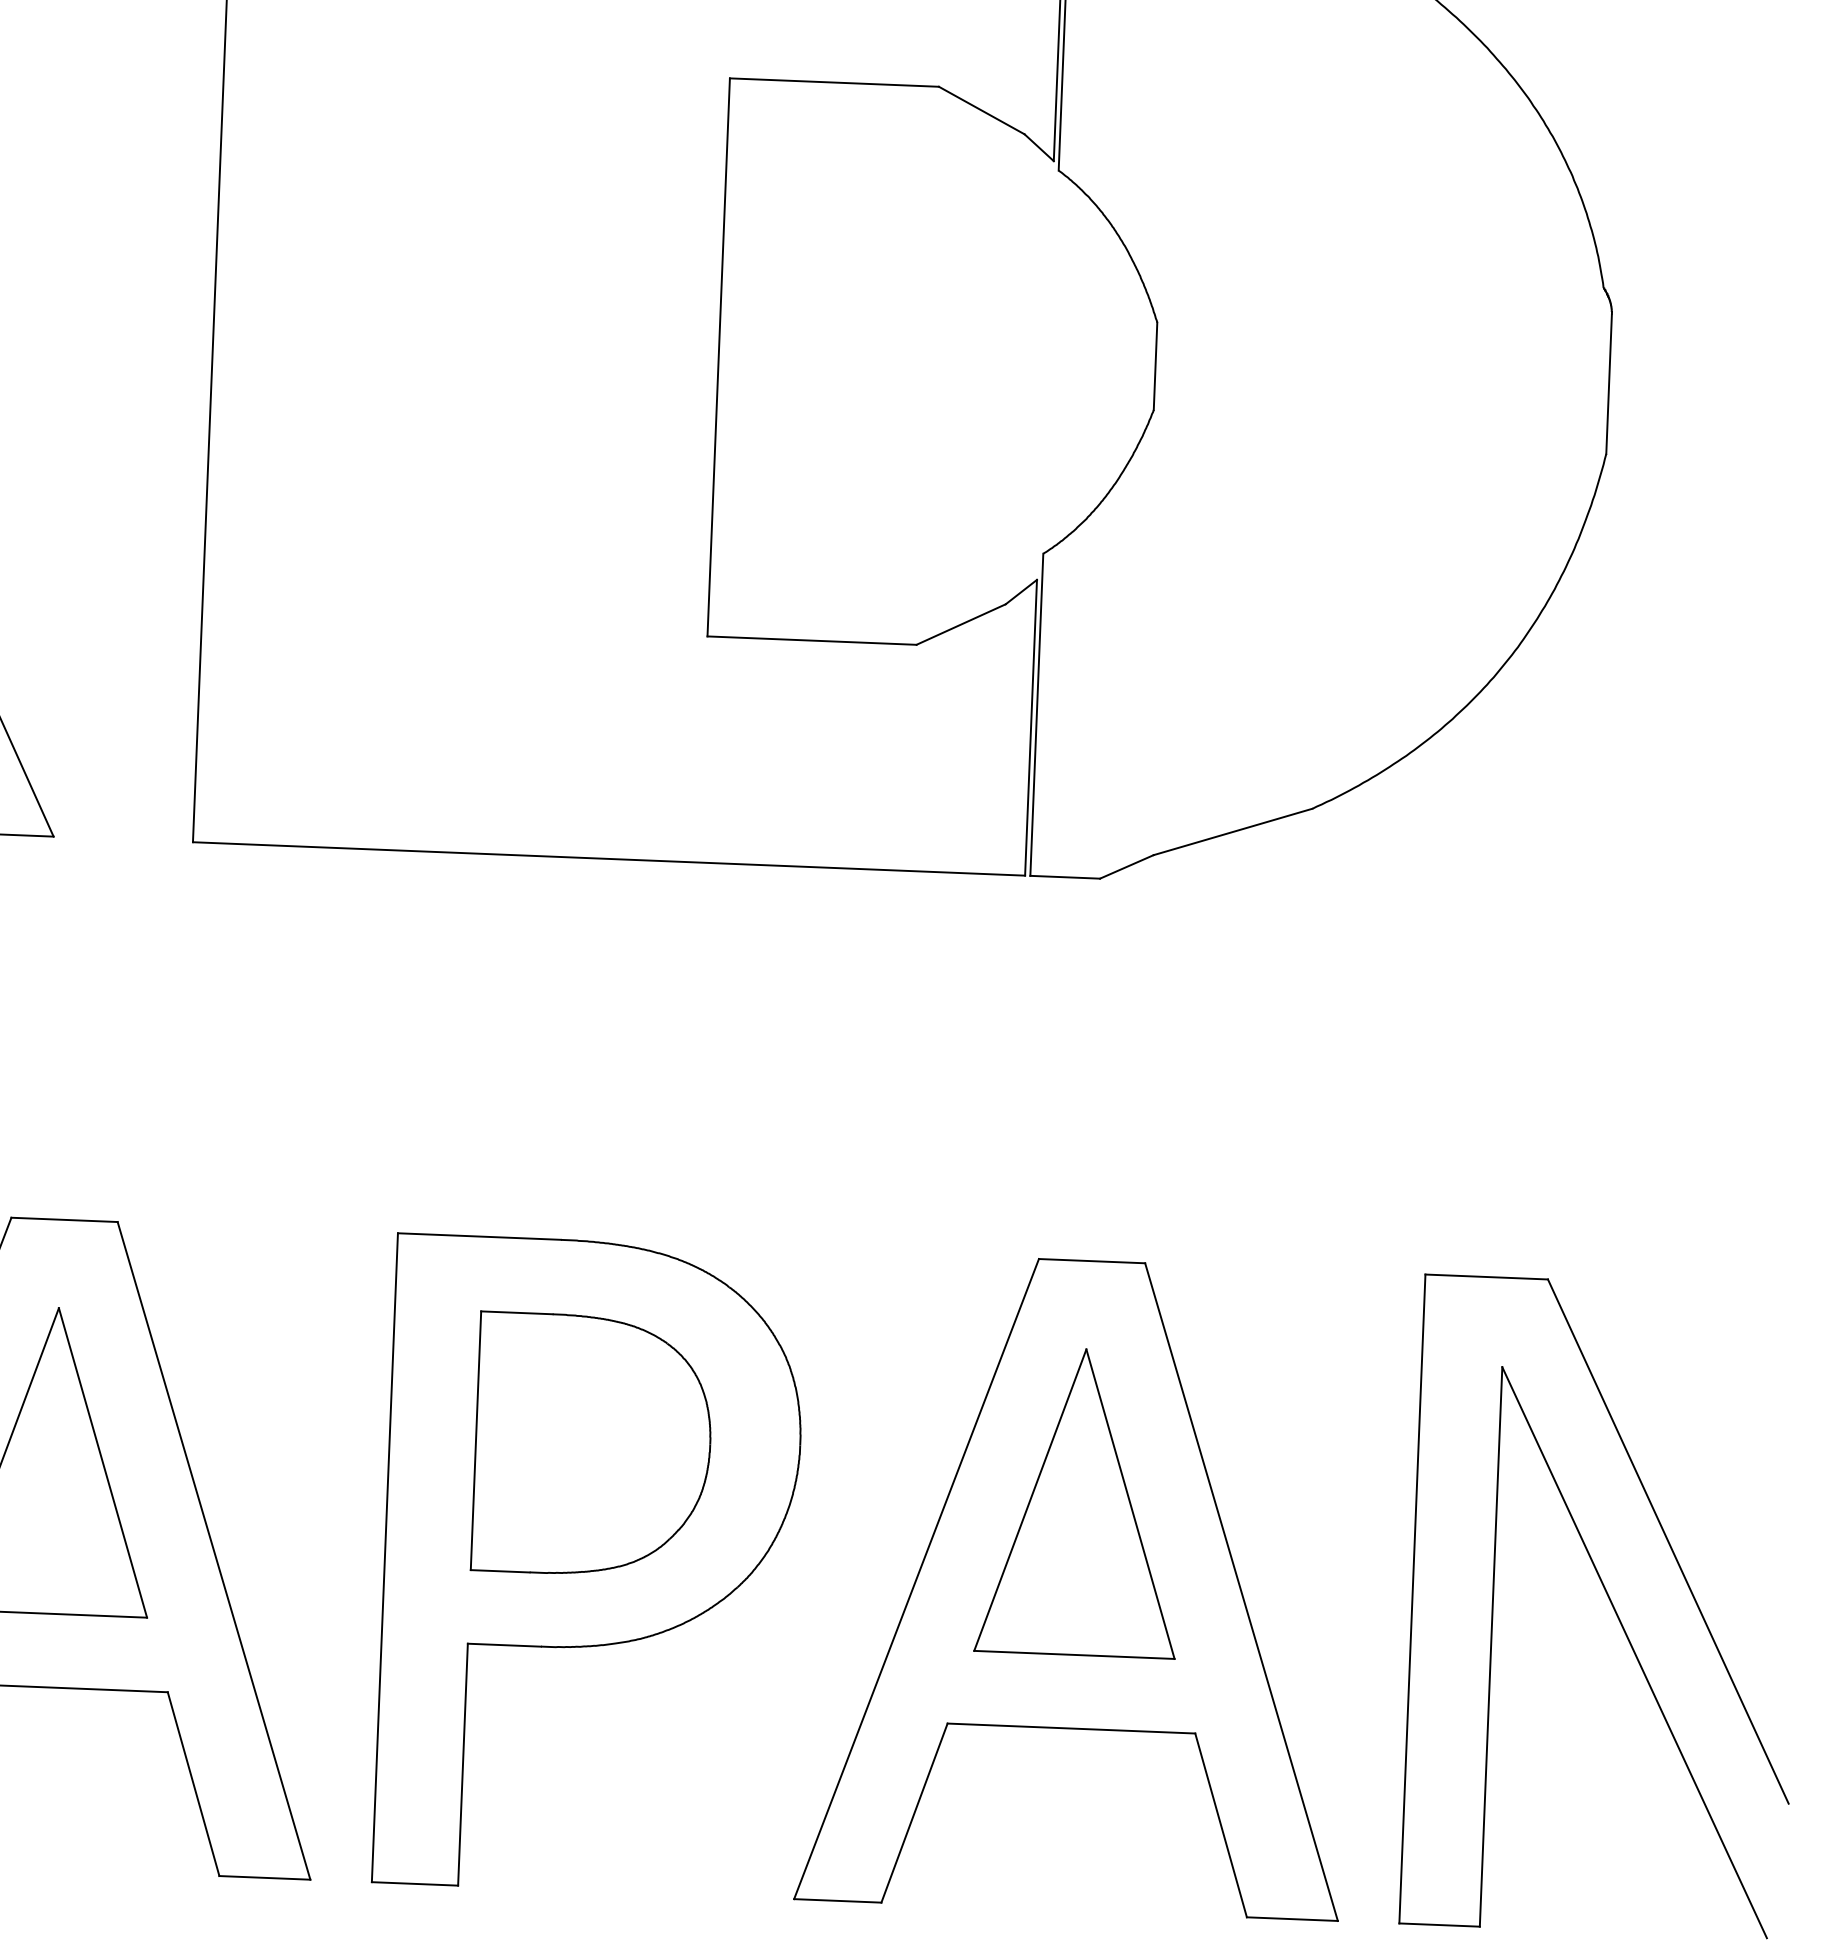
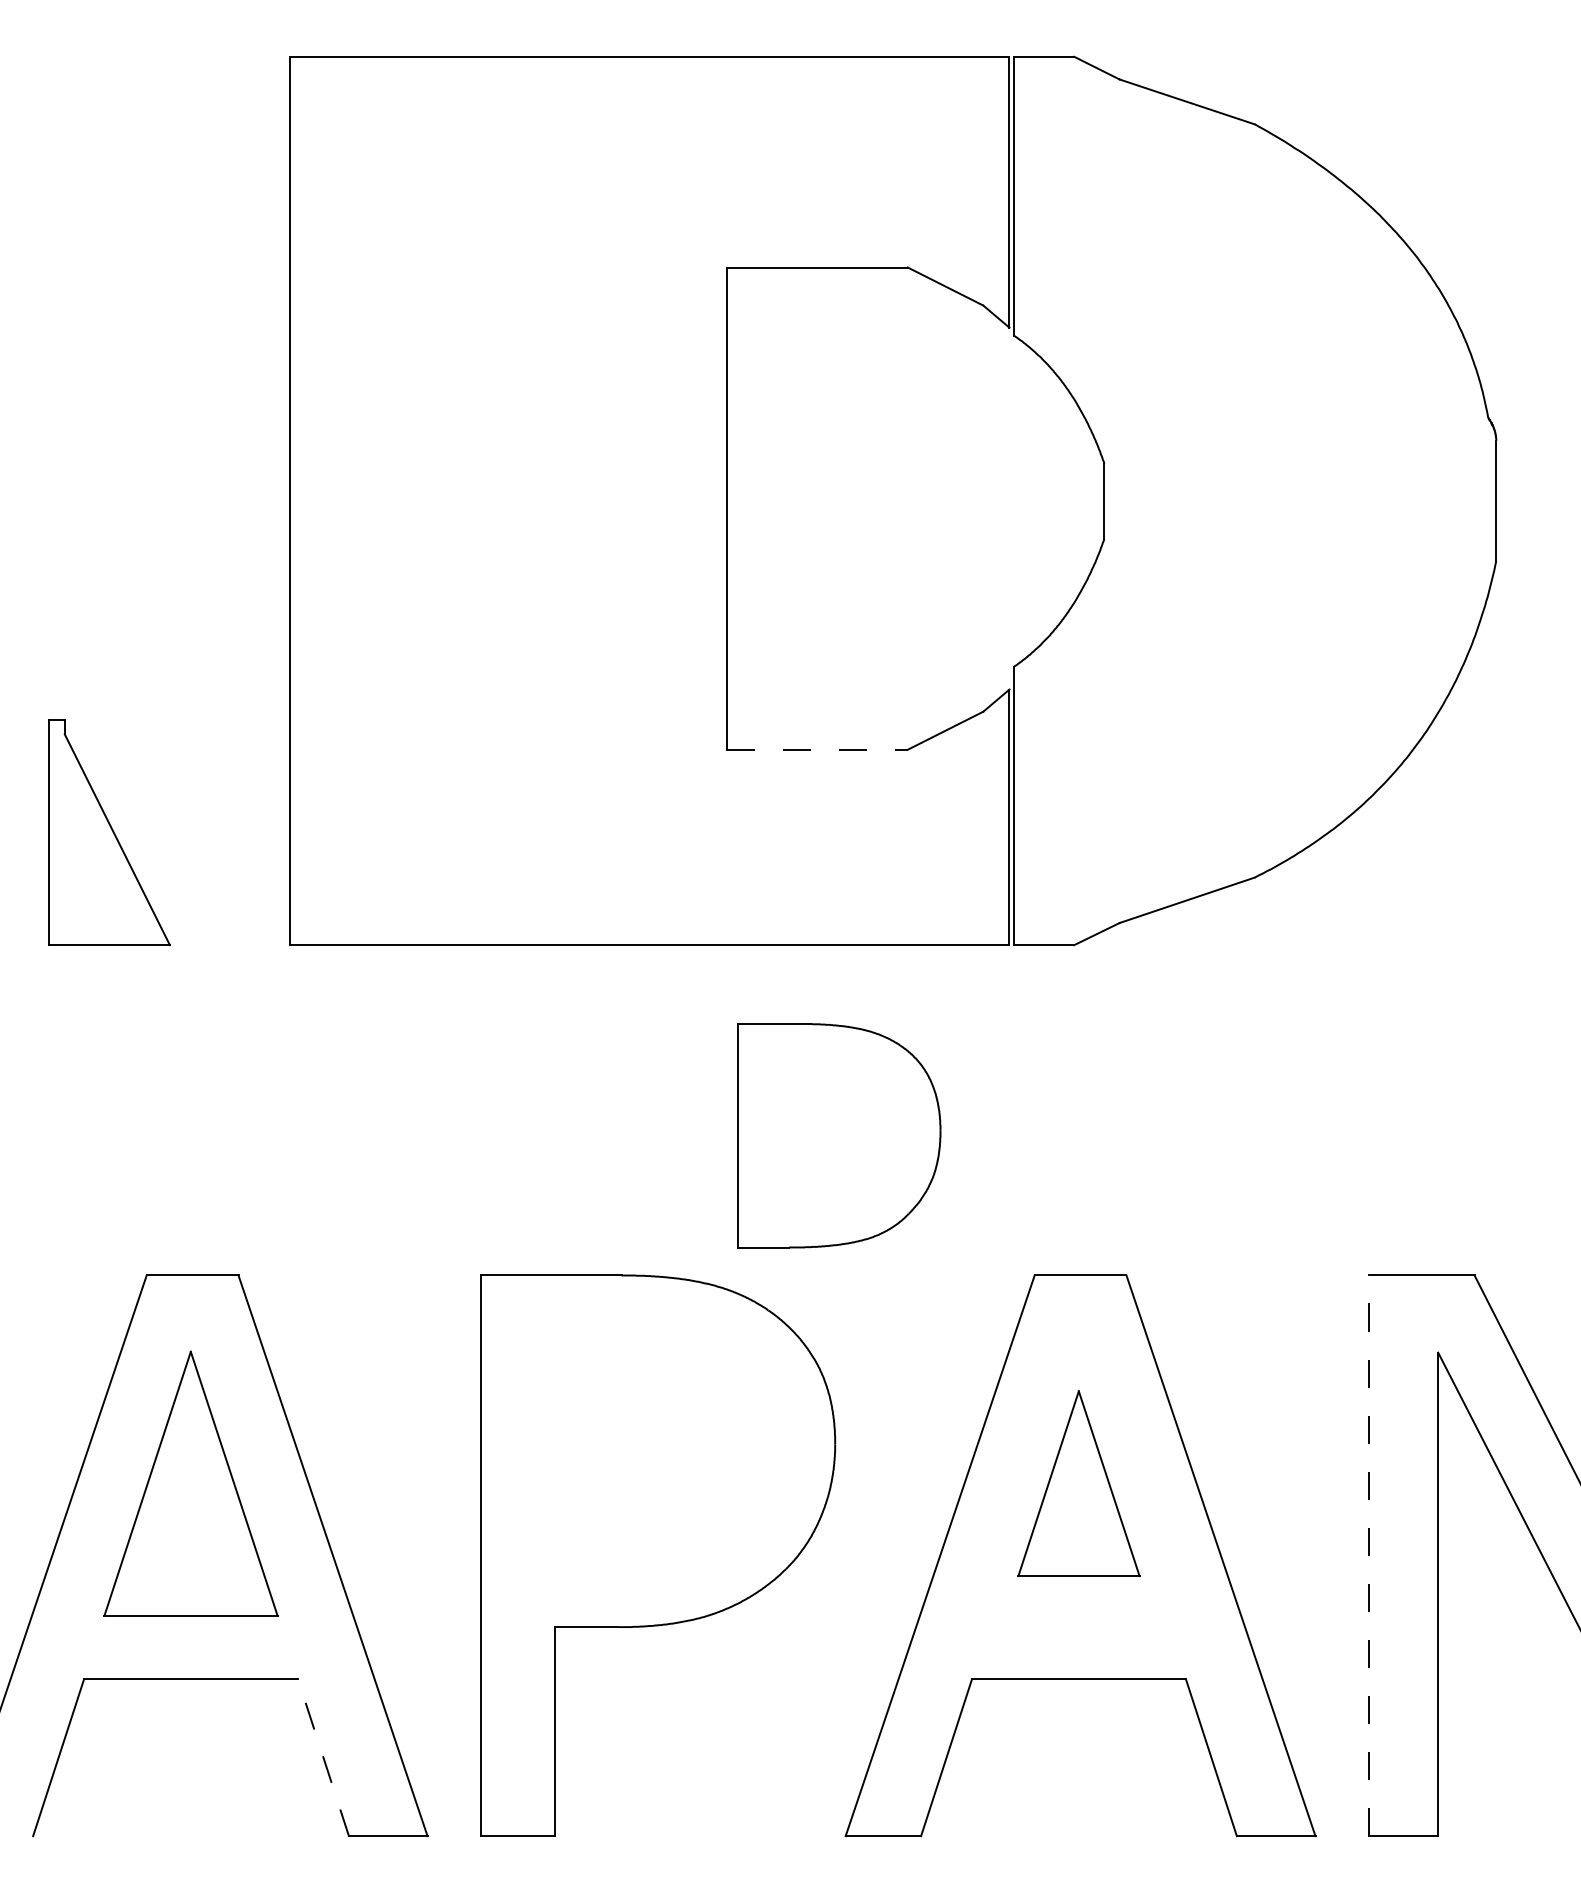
line: (812, 640) -> (817, 749), solid -> dashed
part: (593, 1445) -> (839, 1135), moved
part: (1079, 1501) -> (1078, 1483), size x0.7
line: (1412, 1598) -> (1368, 1555), solid -> dashed
line: (193, 1783) -> (323, 1757), solid -> dashed

